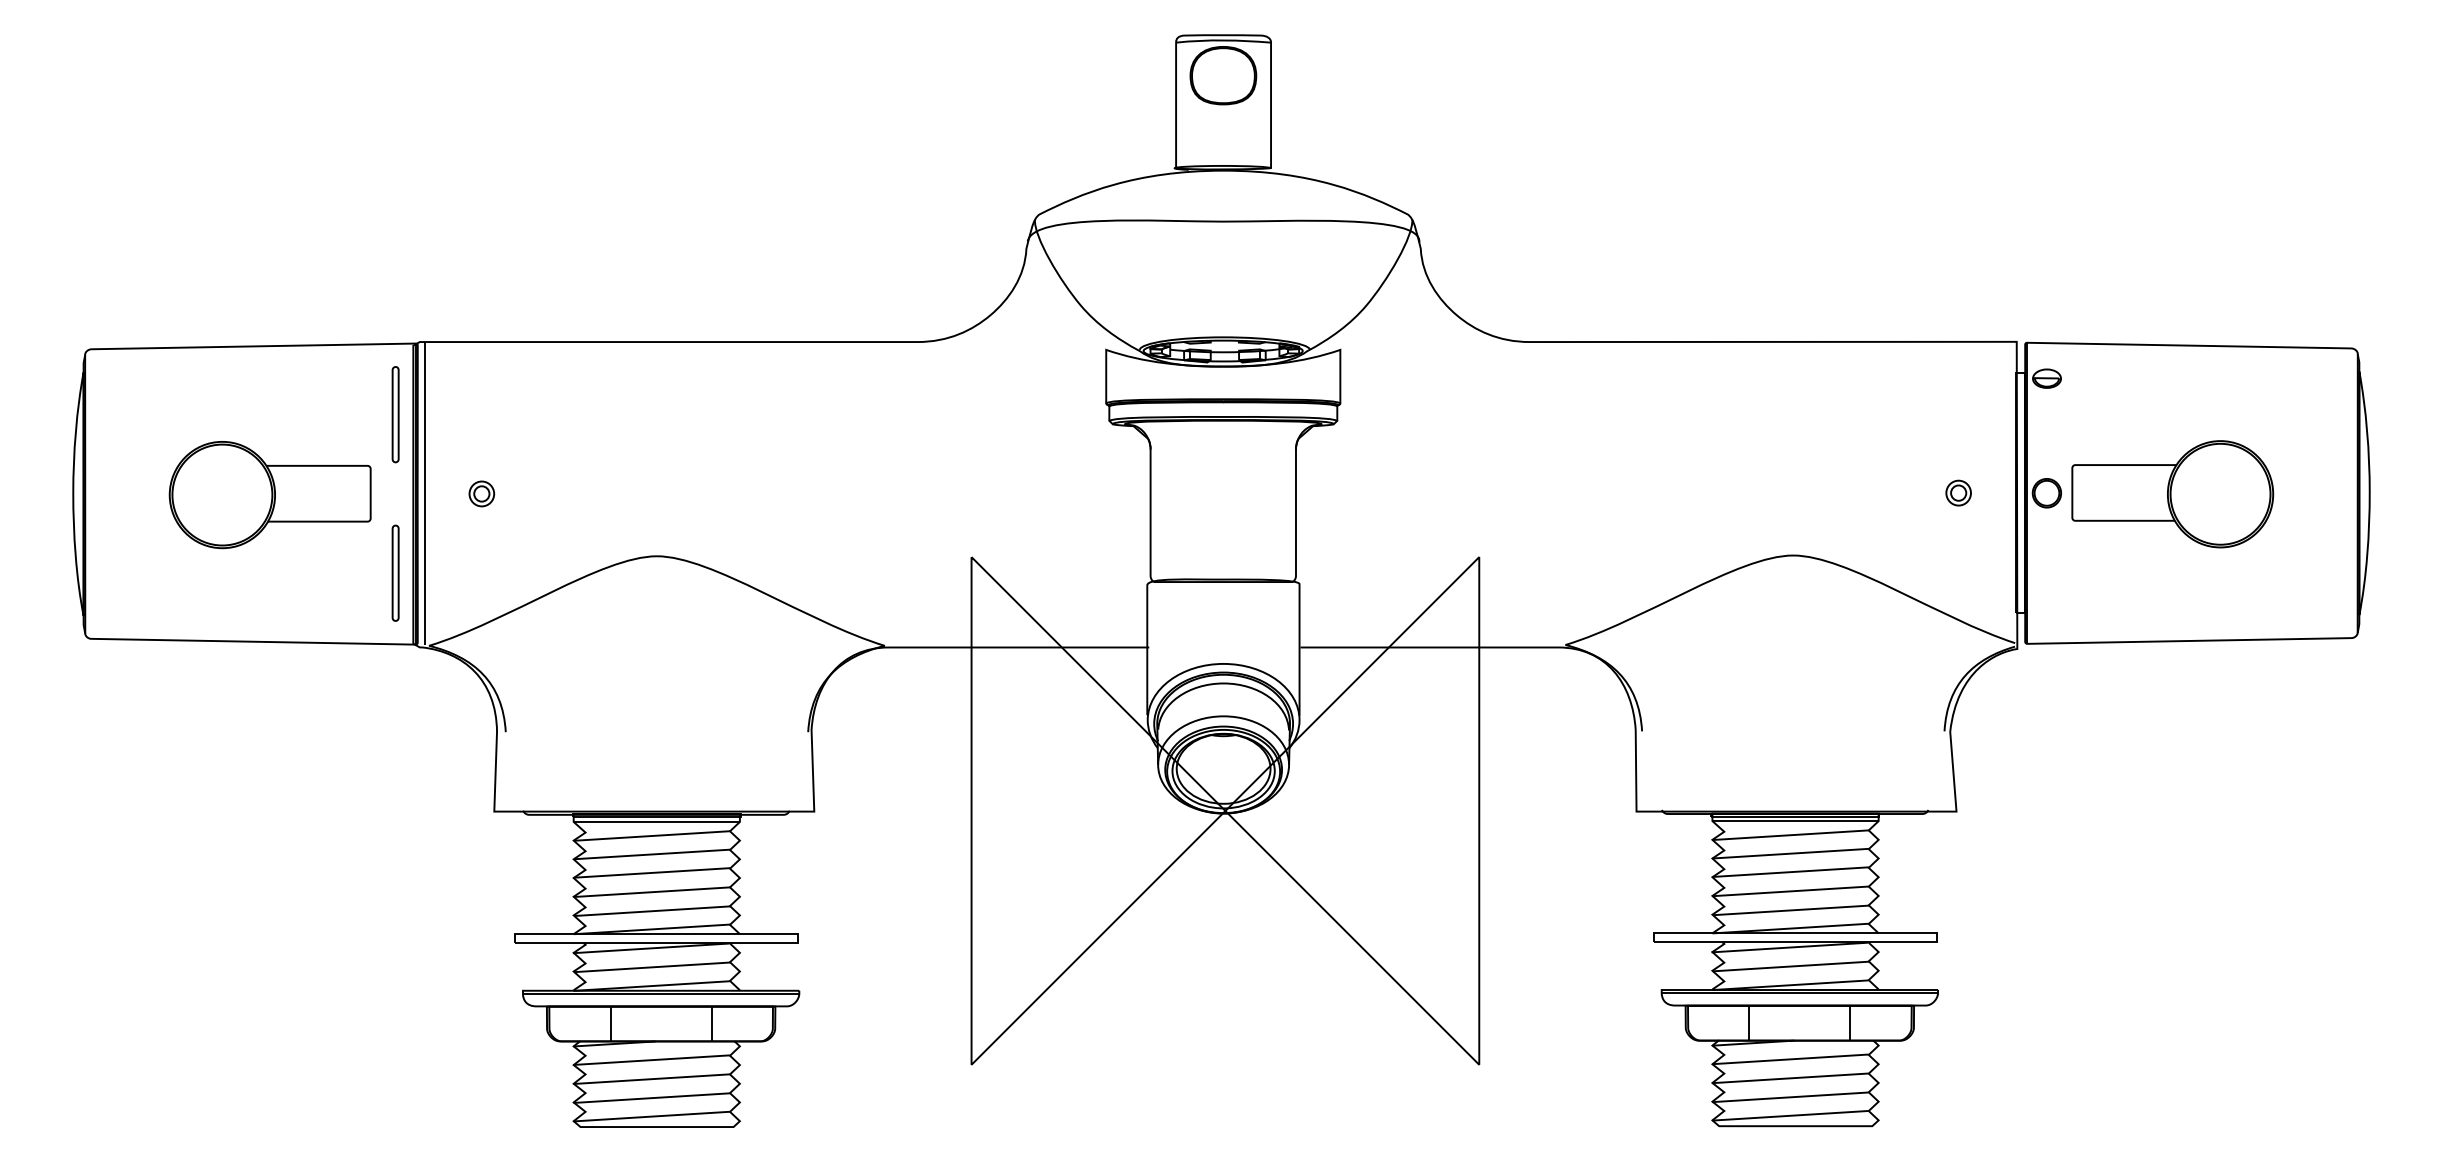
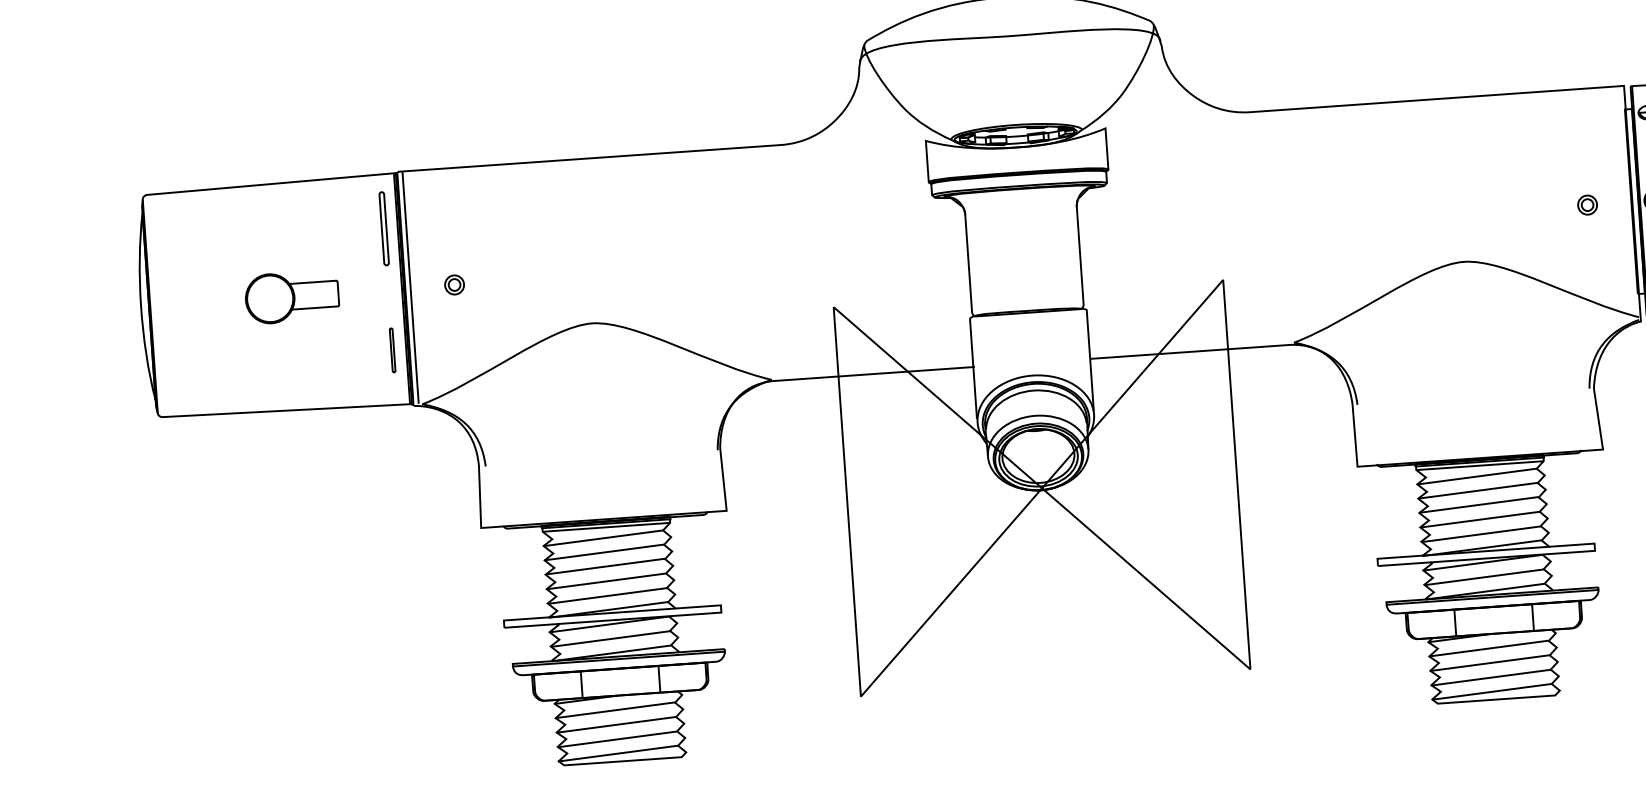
part: (269, 495) -> (291, 297), size x0.6
part: (395, 572) -> (392, 349), size x0.6

